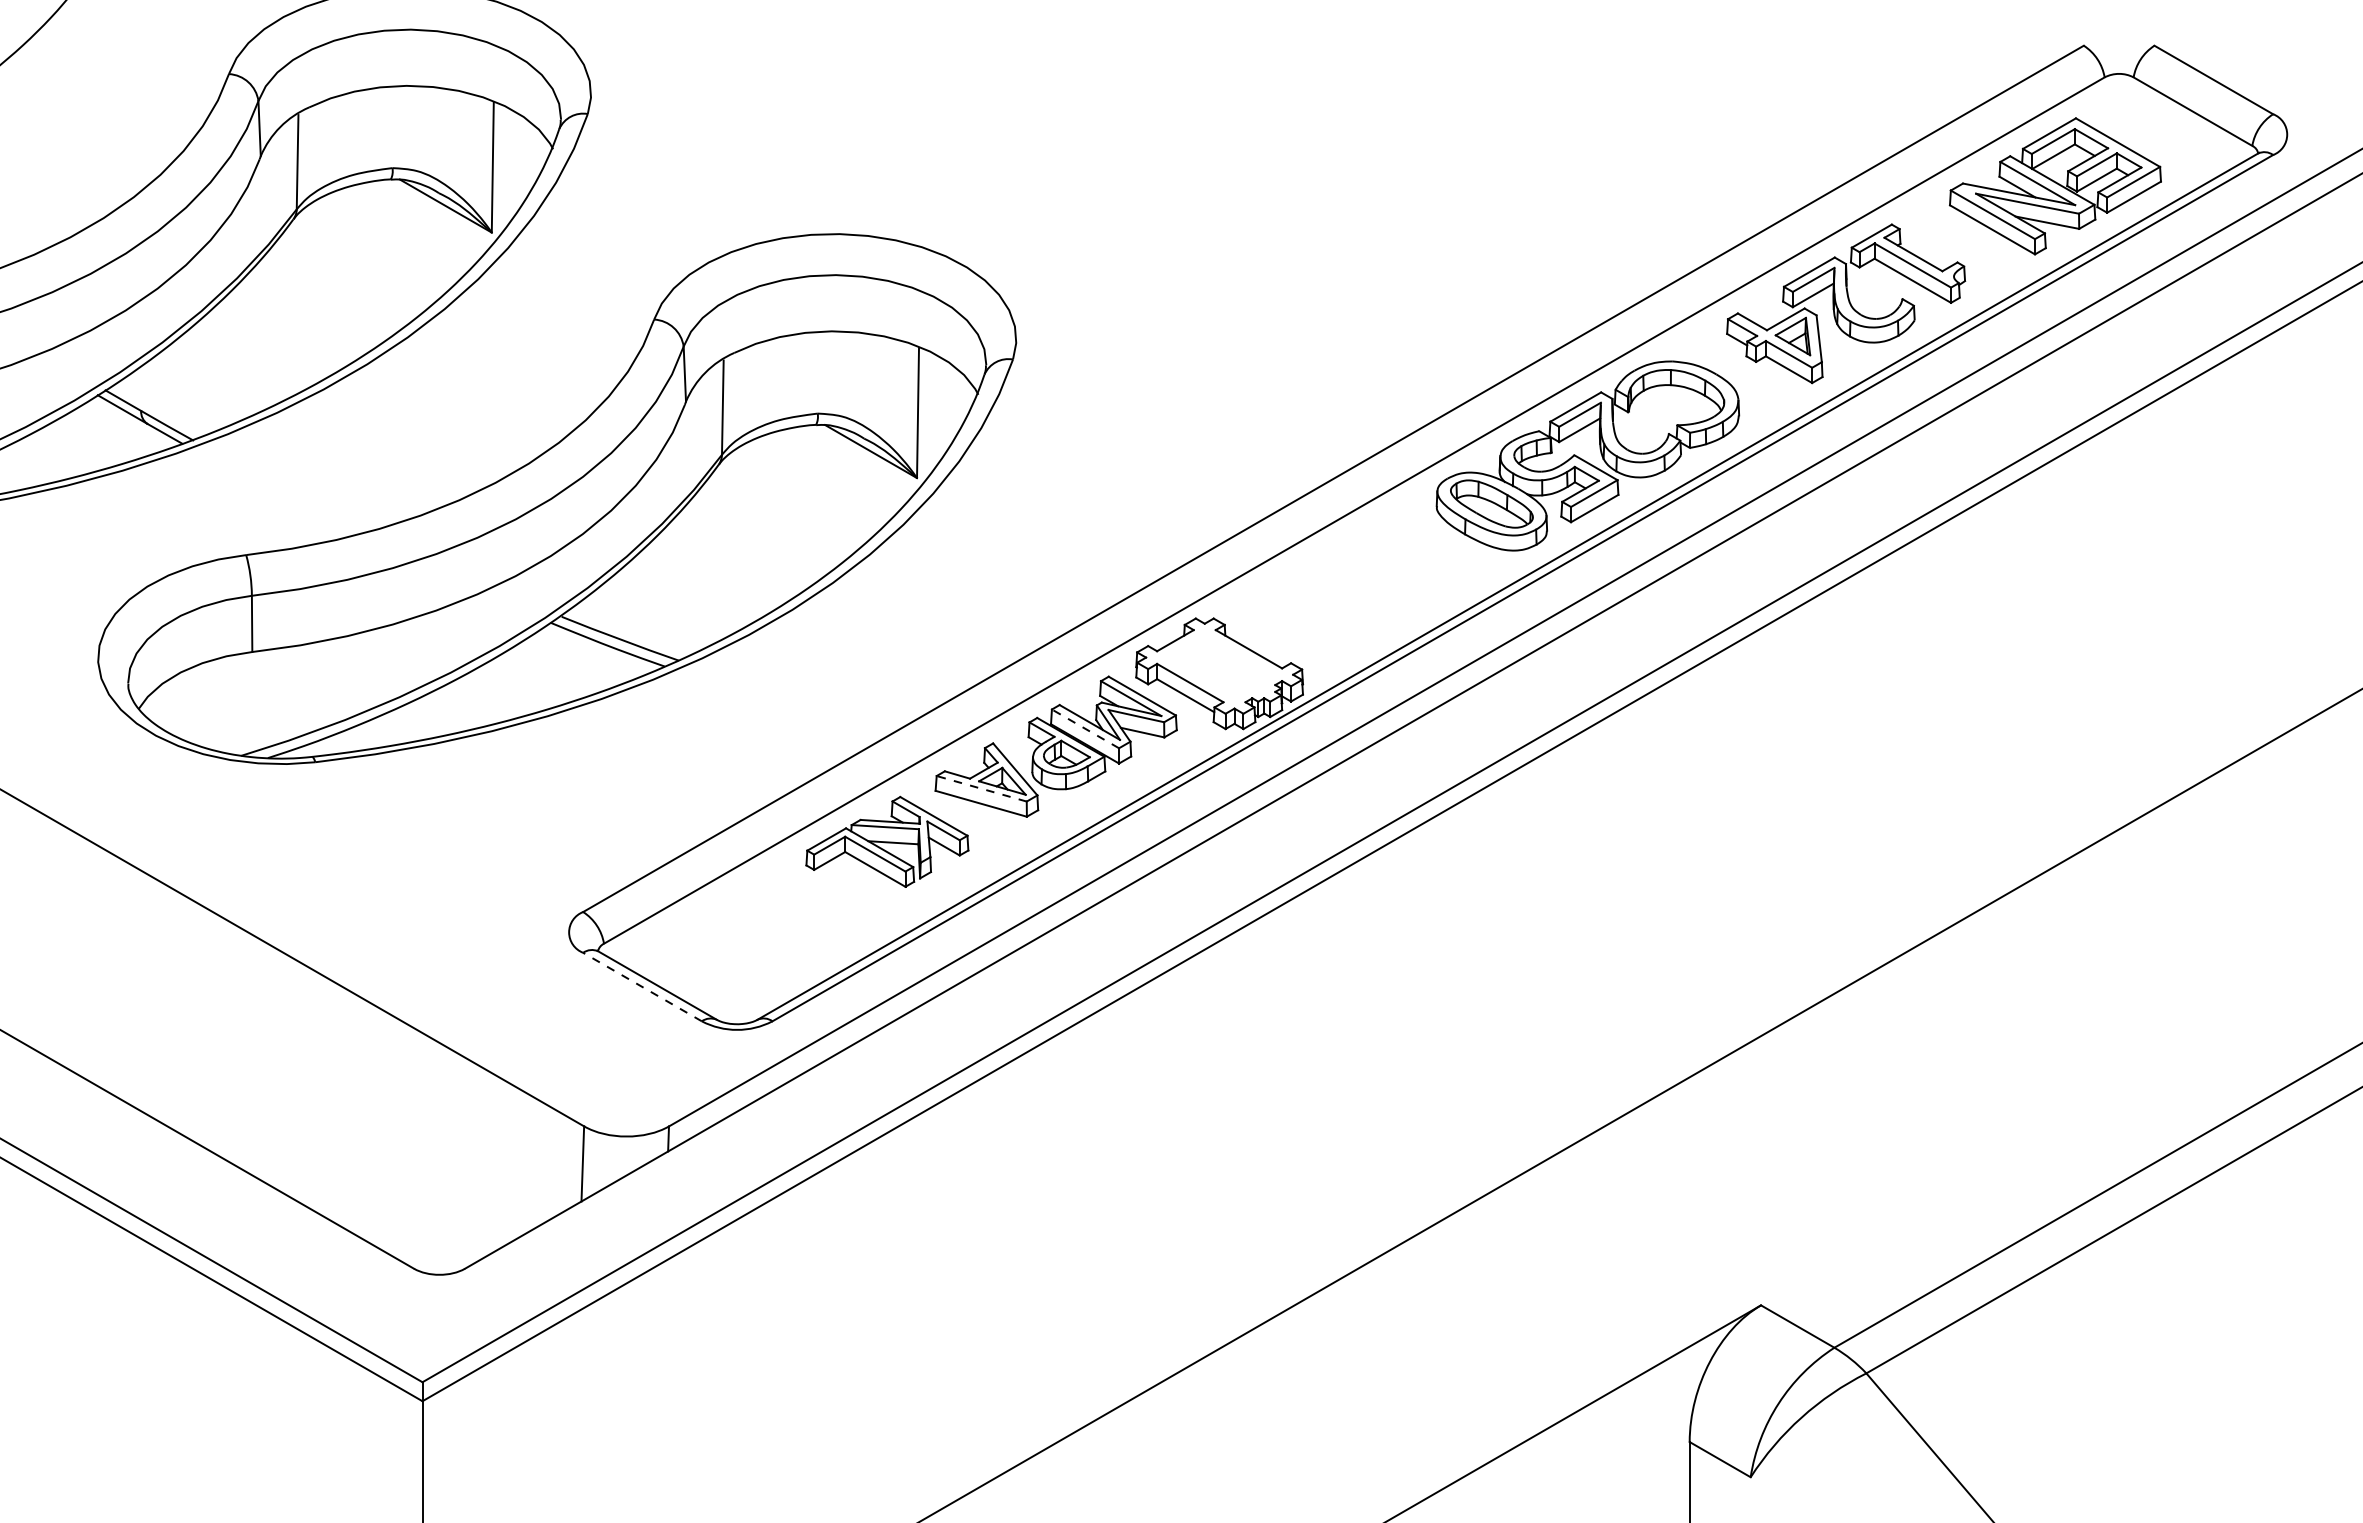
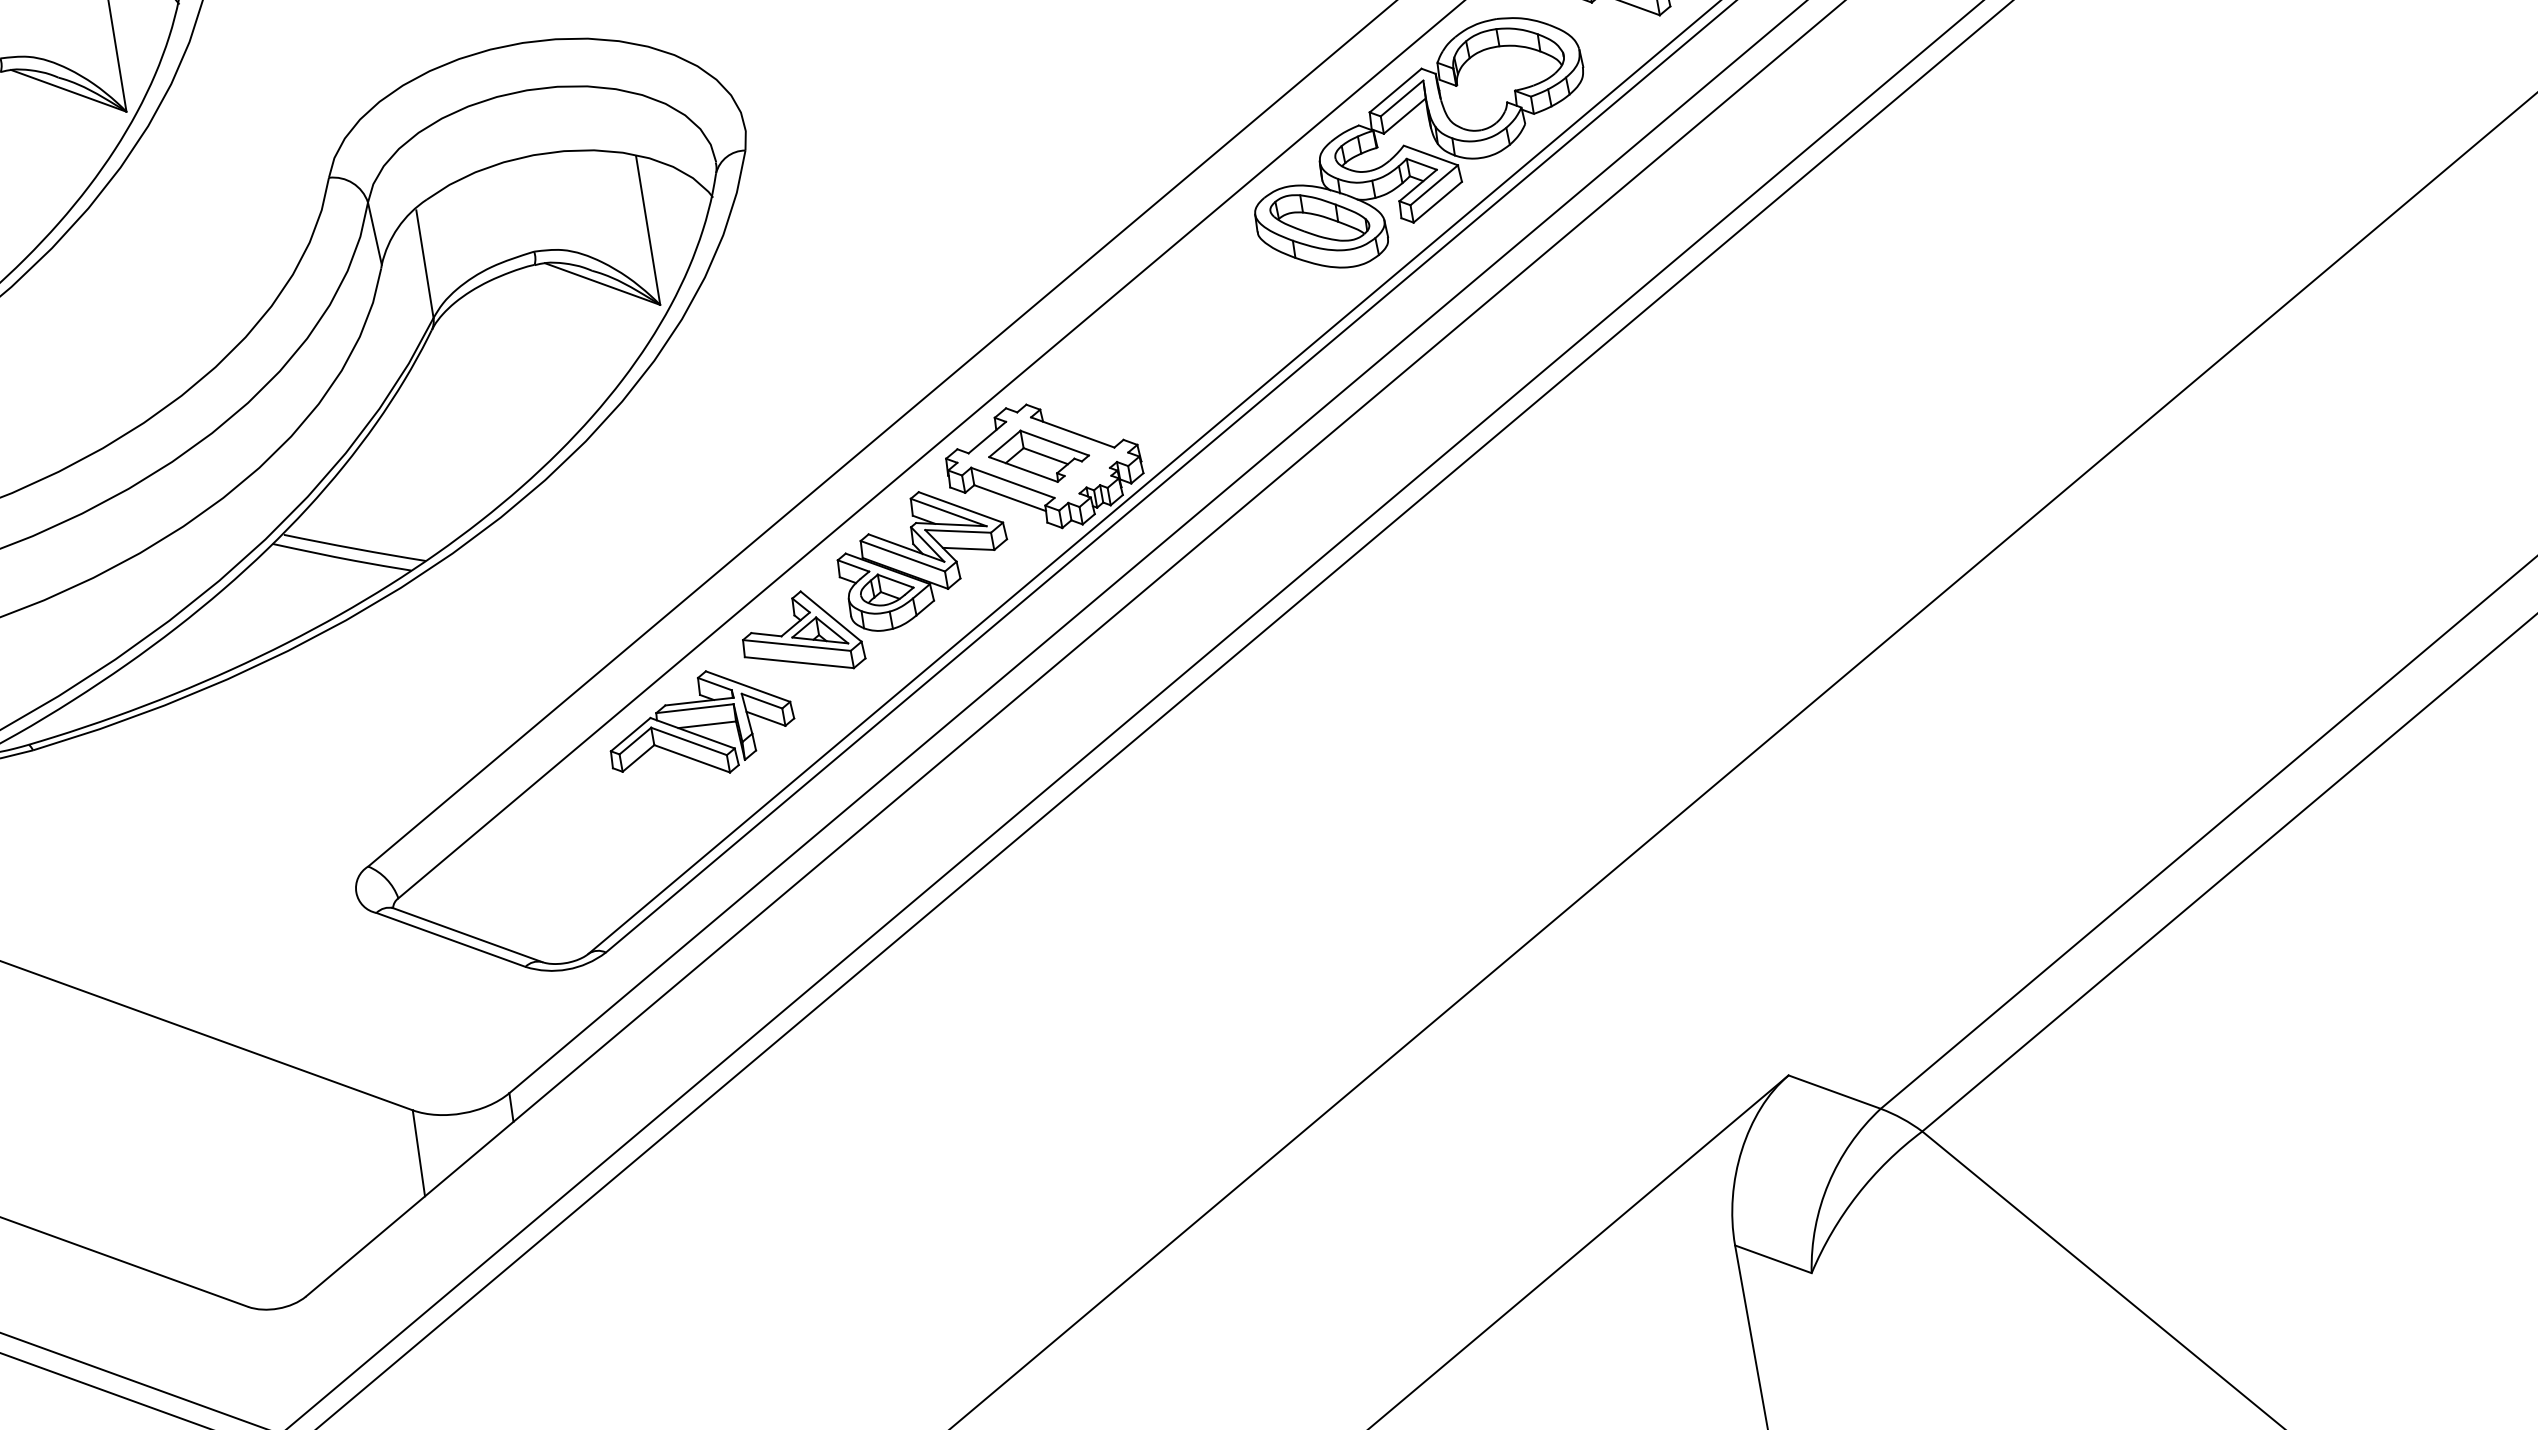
part: (1216, 664) -> (1038, 456), added
line: (1085, 728) -> (902, 555), dashed -> solid
line: (981, 788) -> (796, 645), dashed -> solid
line: (642, 987) -> (451, 940), dashed -> solid

